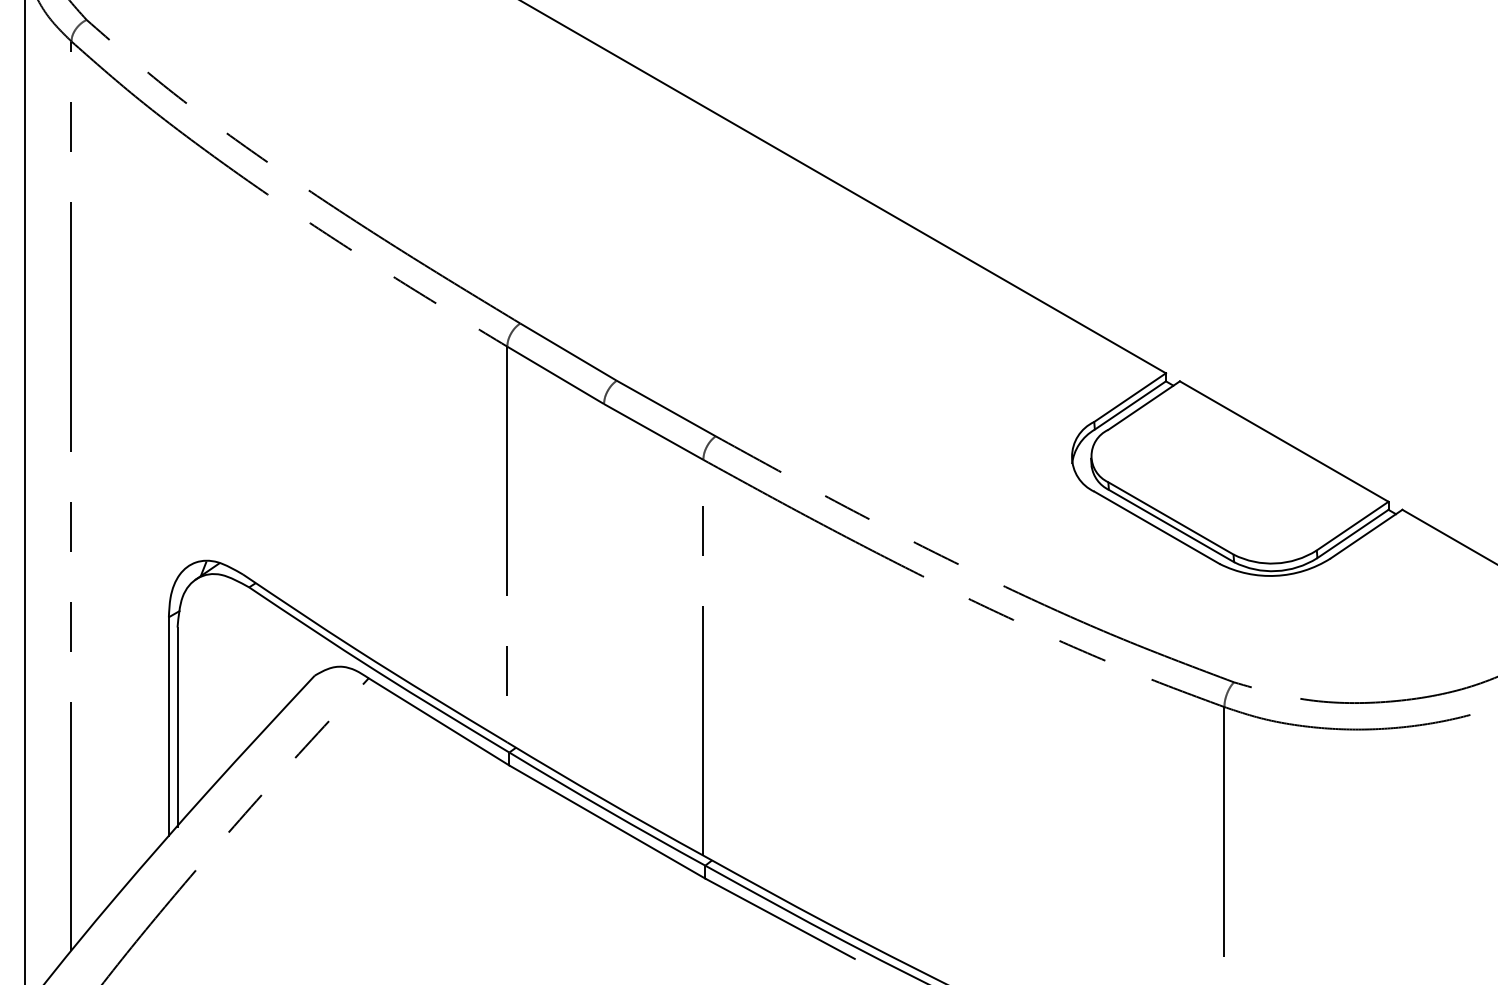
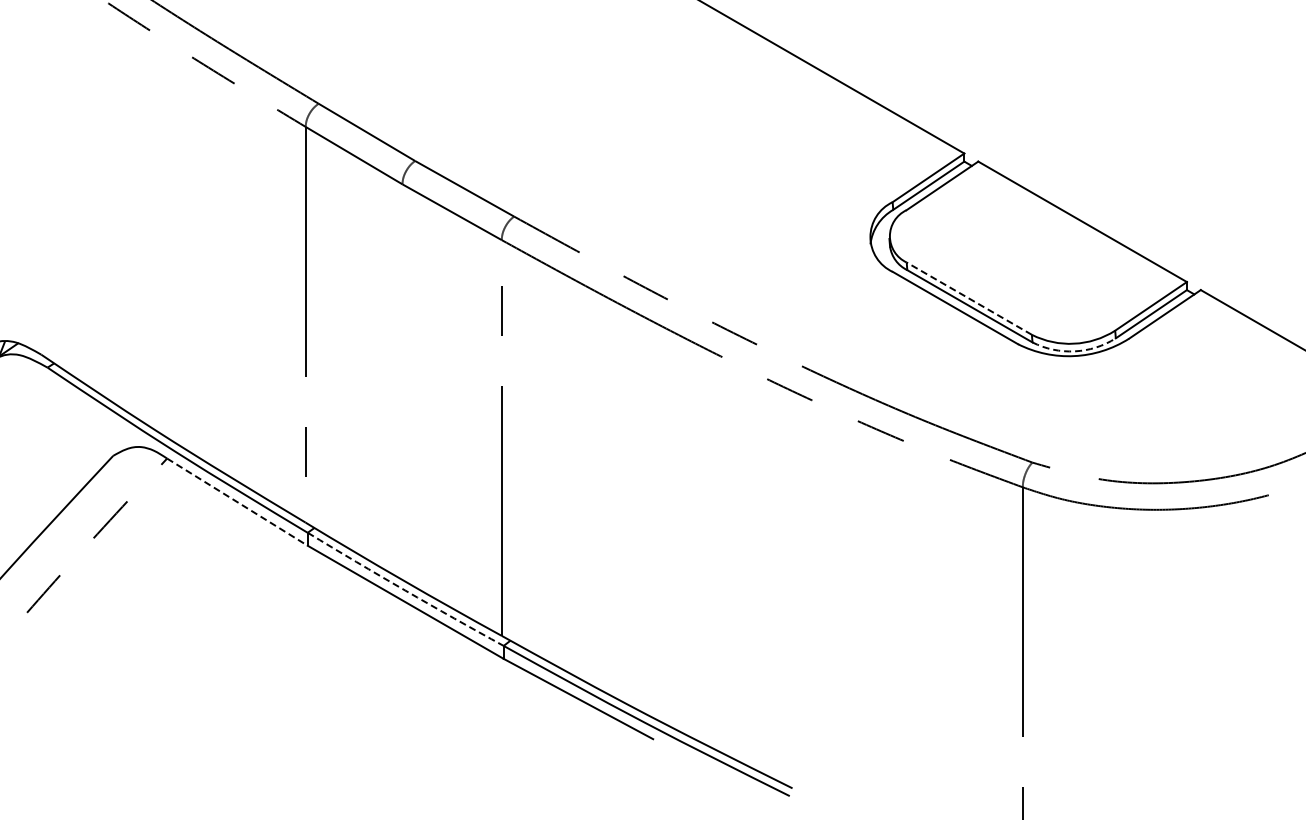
line: (1170, 518) -> (968, 298), solid -> dashed
arc: (1276, 571) -> (1074, 351), solid -> dashed
line: (439, 721) -> (237, 501), solid -> dashed
arc: (606, 810) -> (404, 590), solid -> dashed

